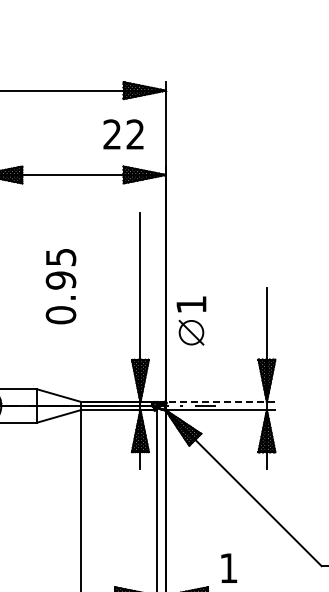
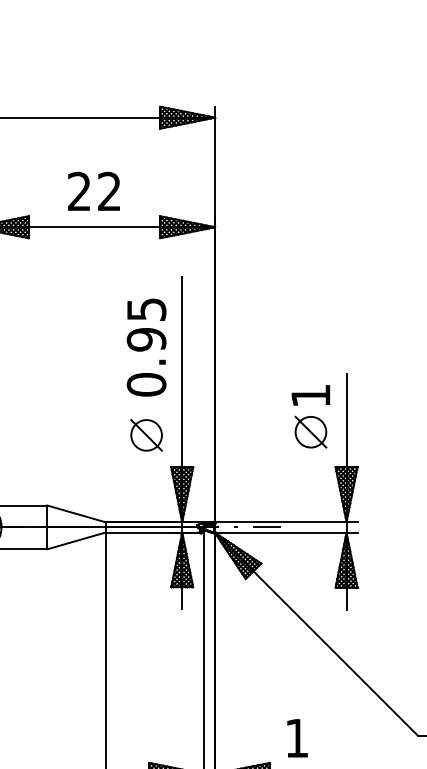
text: (123, 134) -> (93, 191), moved
text: (60, 286) -> (145, 347), moved
part: (191, 320) -> (310, 416), moved
part: (112, 334) -> (145, 434), added
line: (219, 401) -> (284, 521), dashed -> solid

